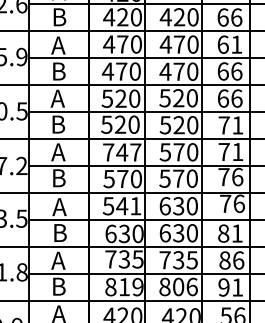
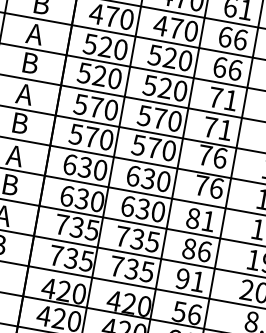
text: (121, 152) -> (95, 107), 747 -> 570
text: (121, 206) -> (84, 167), 541 -> 630
text: (124, 286) -> (71, 257), 819 -> 735
text: (178, 286) -> (132, 268), 806 -> 735

